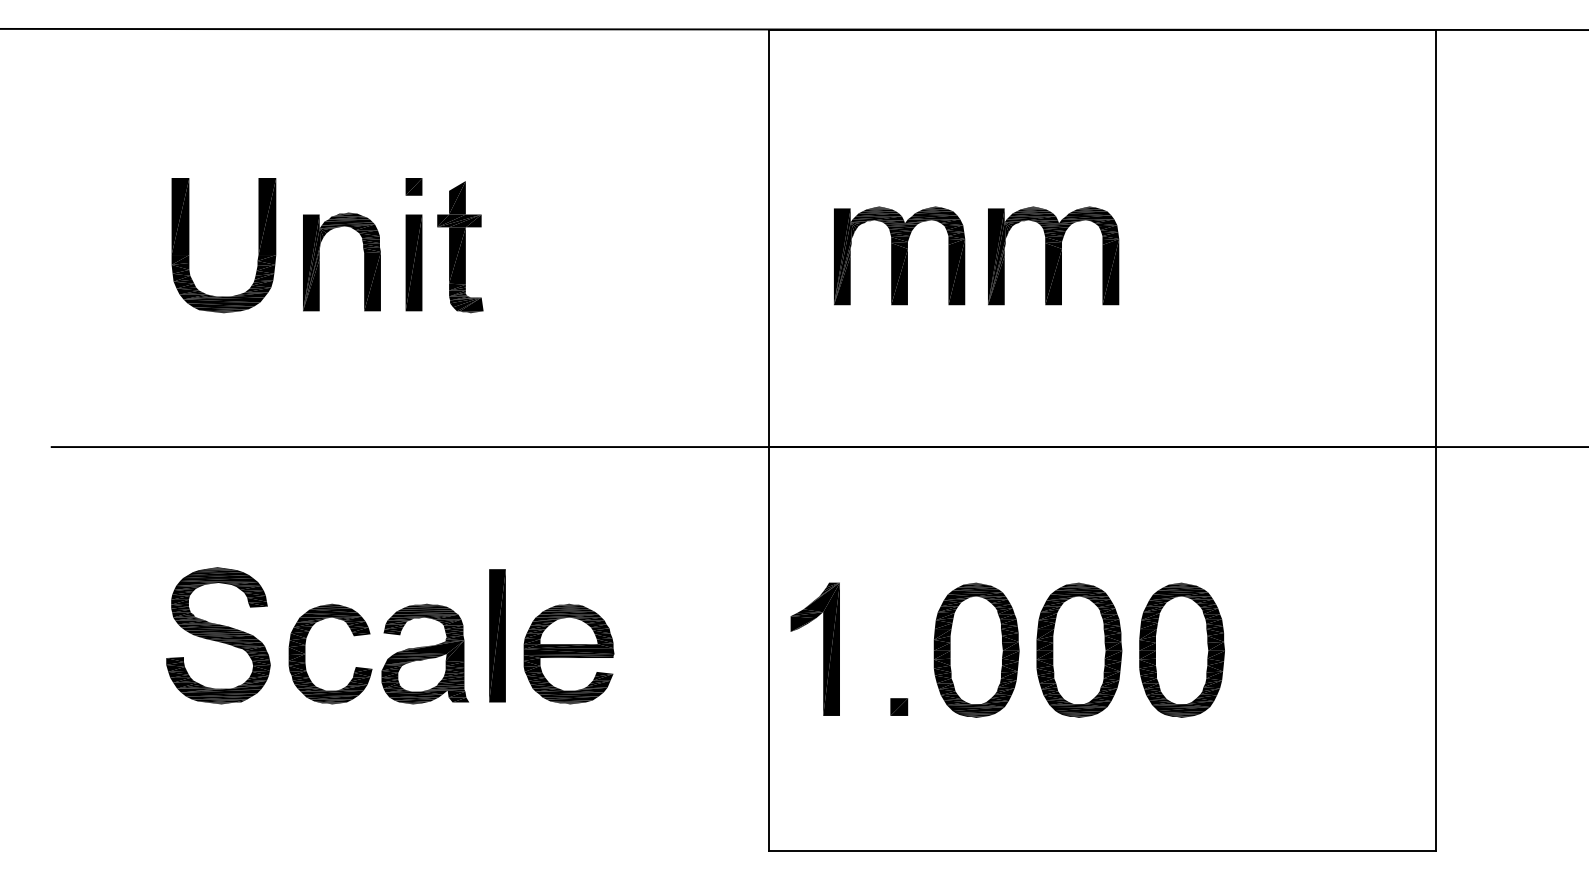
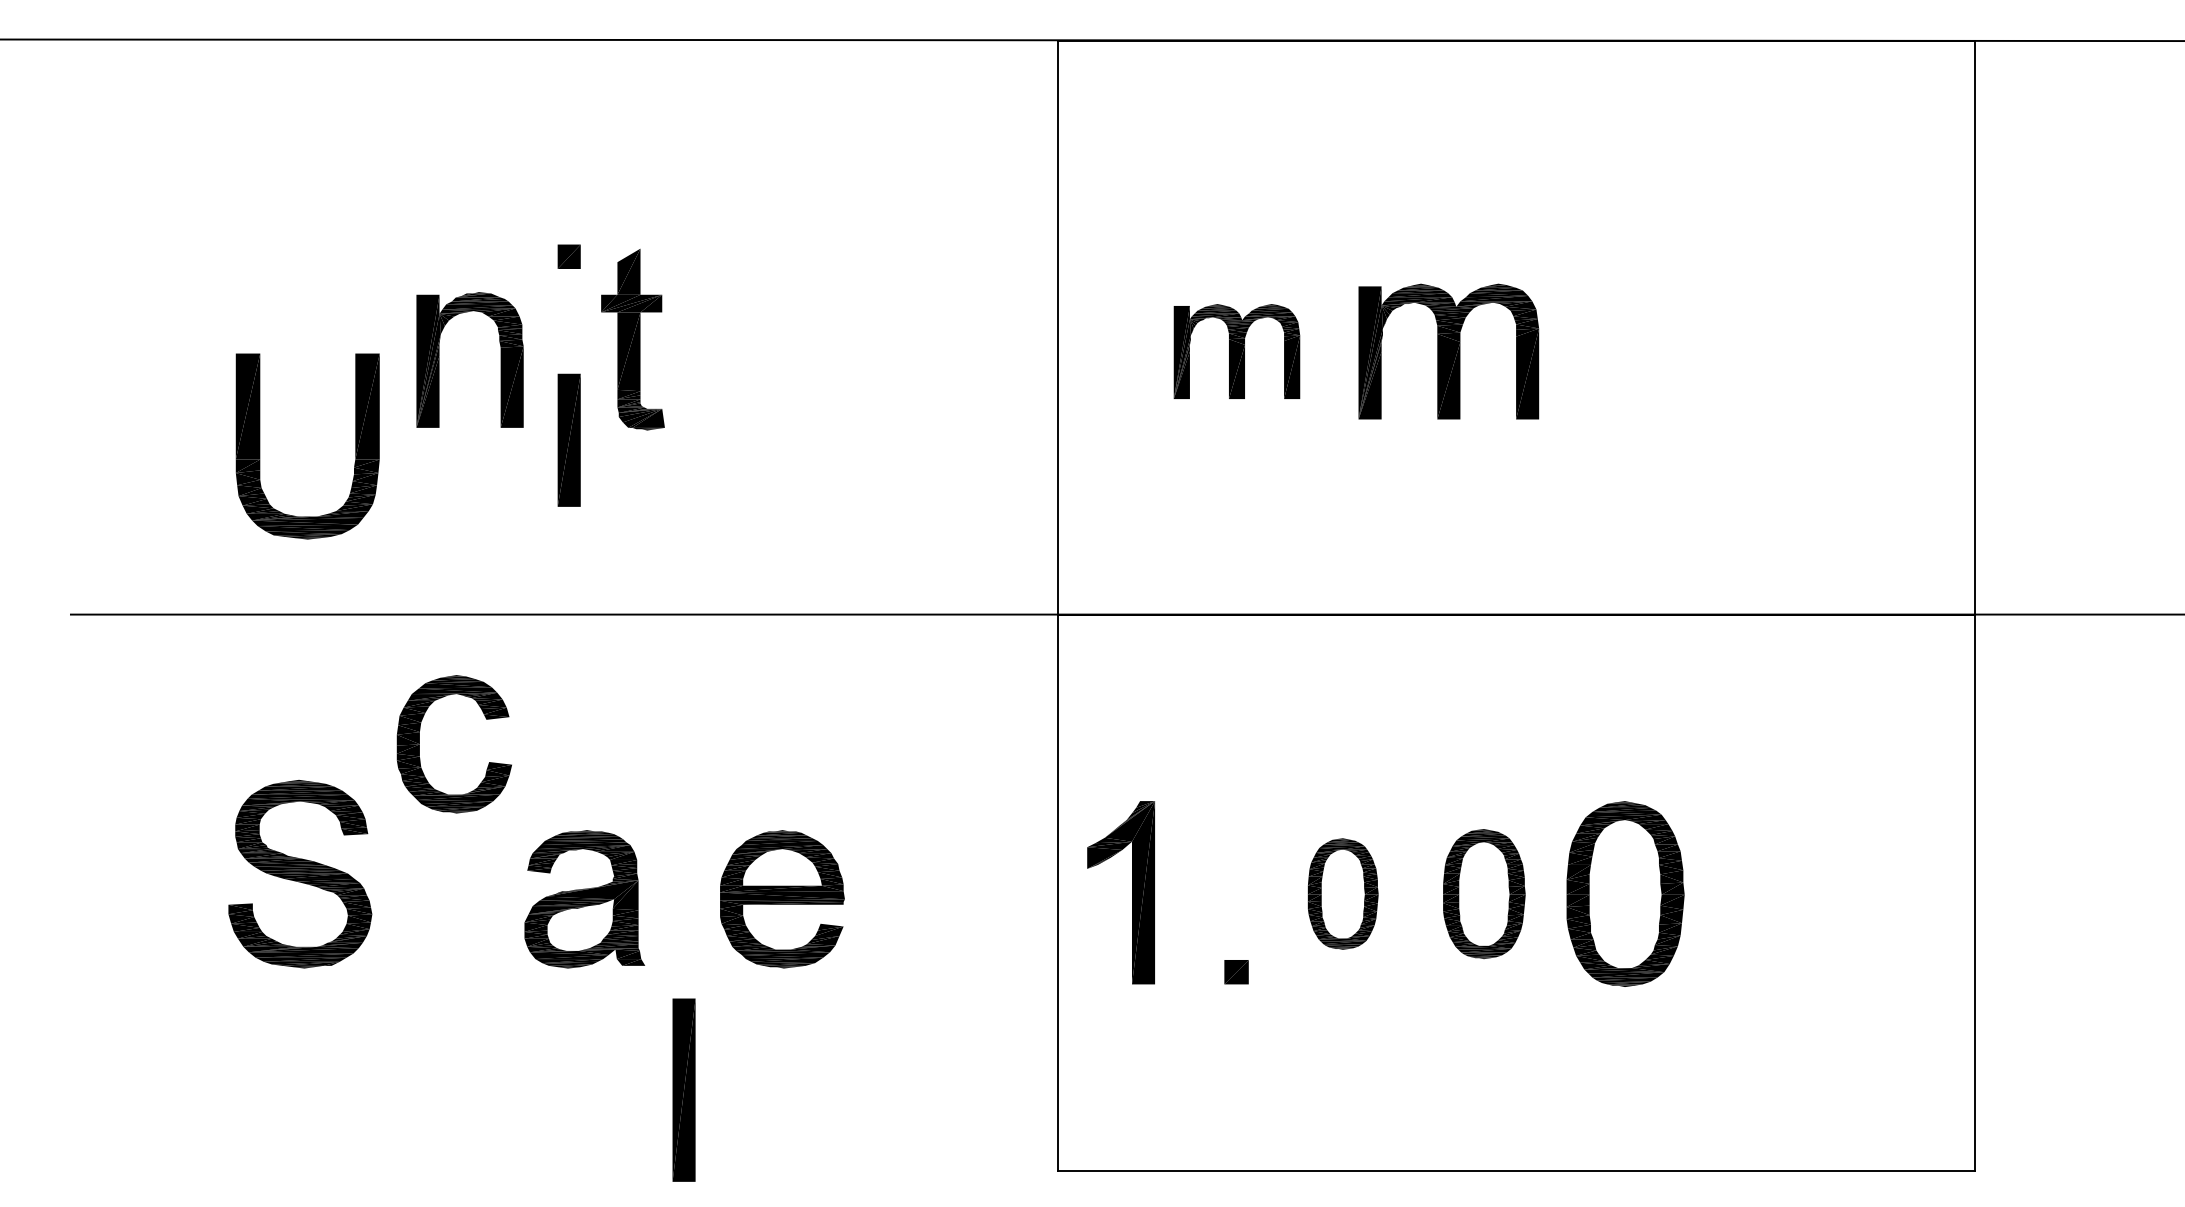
part: (189, 245) -> (260, 446), moved
part: (899, 255) -> (1236, 351), size x0.7
part: (413, 262) -> (568, 439), moved
part: (497, 635) -> (683, 1089), moved
part: (977, 649) -> (1343, 893), size x0.6
part: (1079, 649) -> (1484, 893), size x0.7
part: (305, 654) -> (419, 744), moved

